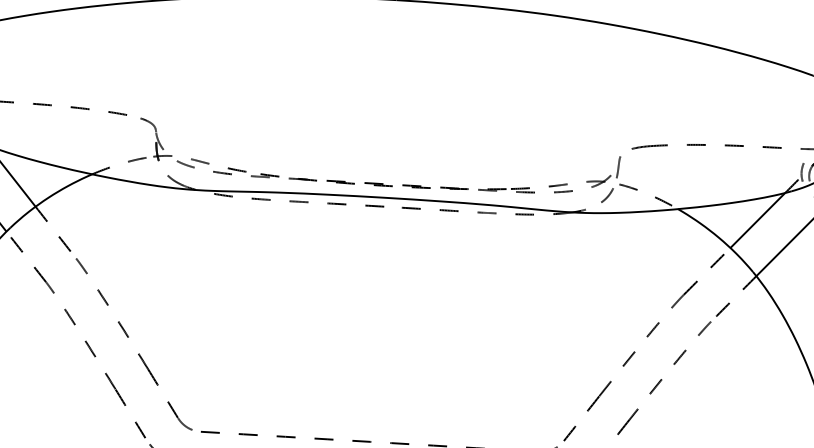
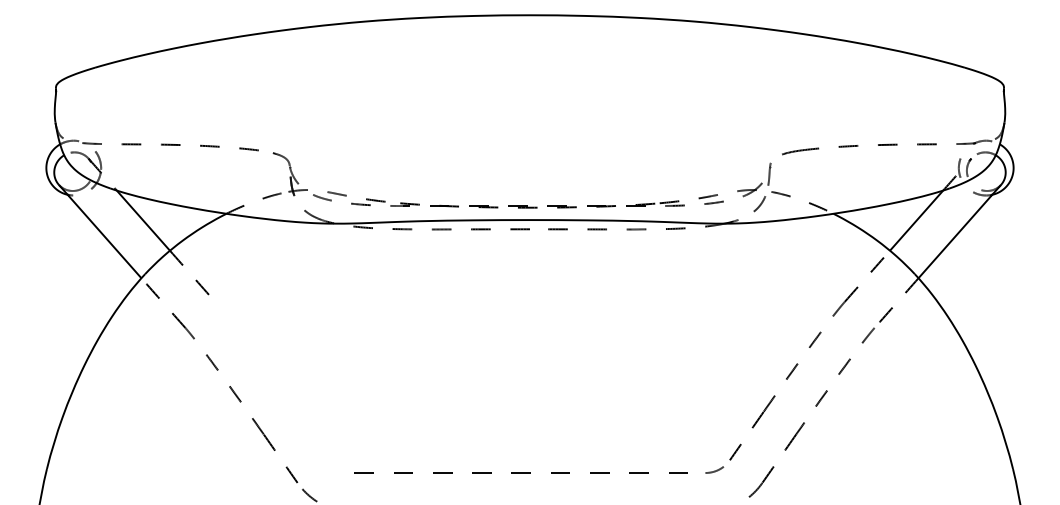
part: (128, 337) -> (273, 380), removed

